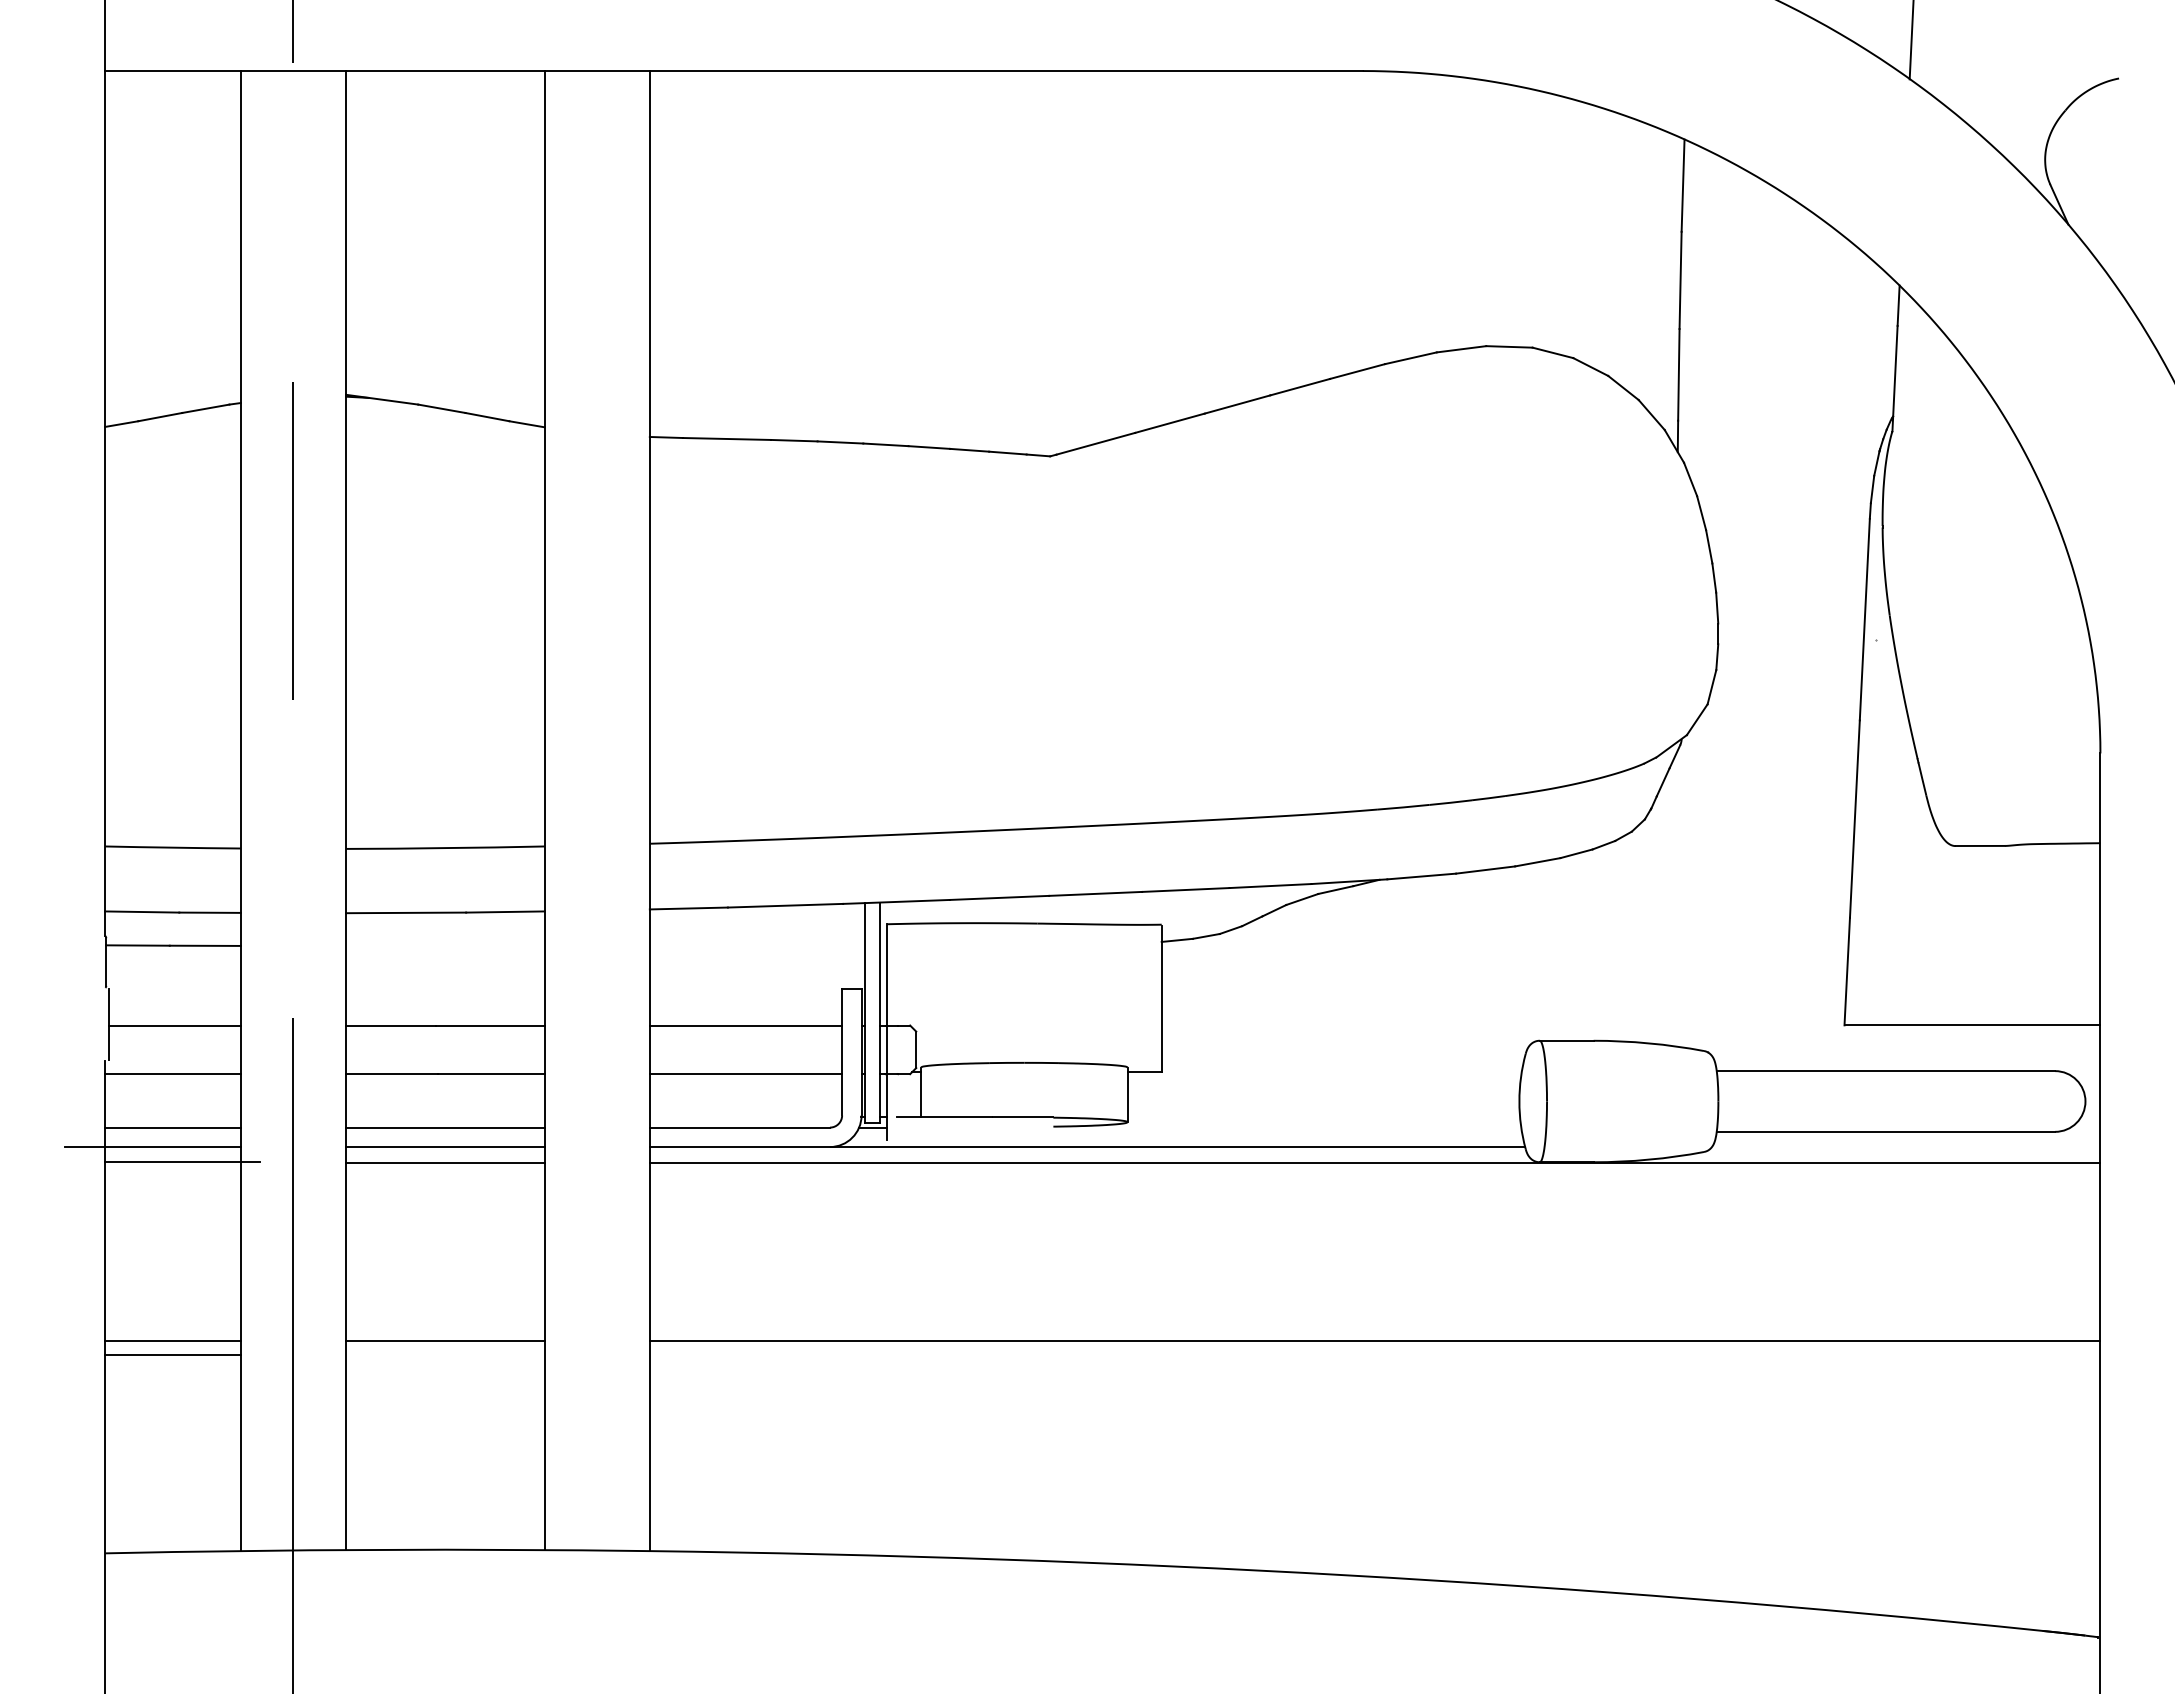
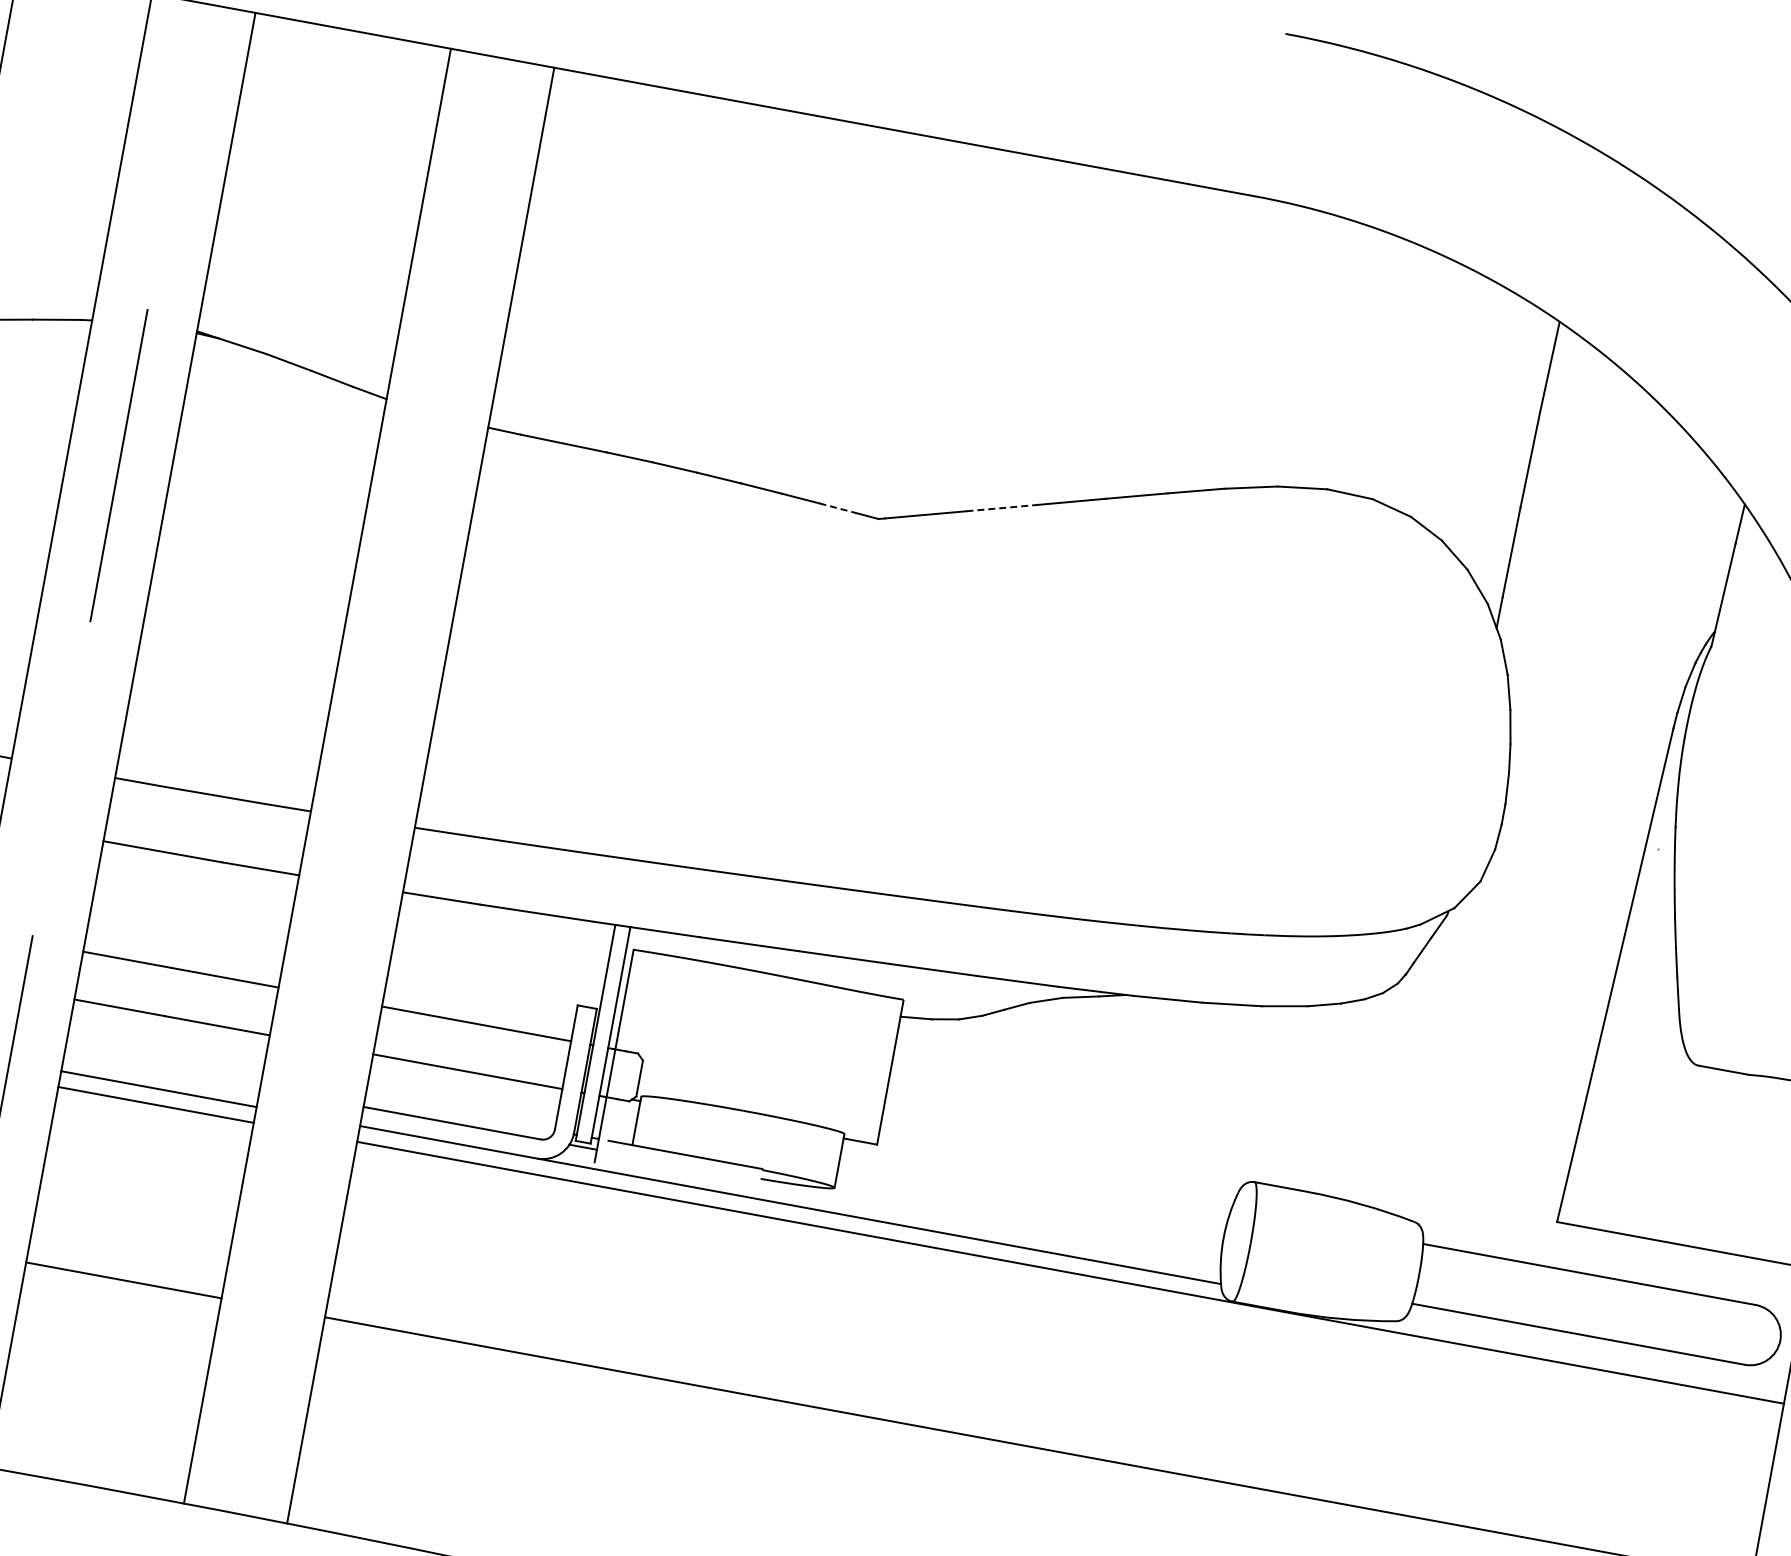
line: (1170, 423) -> (1002, 508), solid -> dashed
line: (1007, 453) -> (837, 508), solid -> dashed
line: (445, 1127) -> (162, 1069), removed

